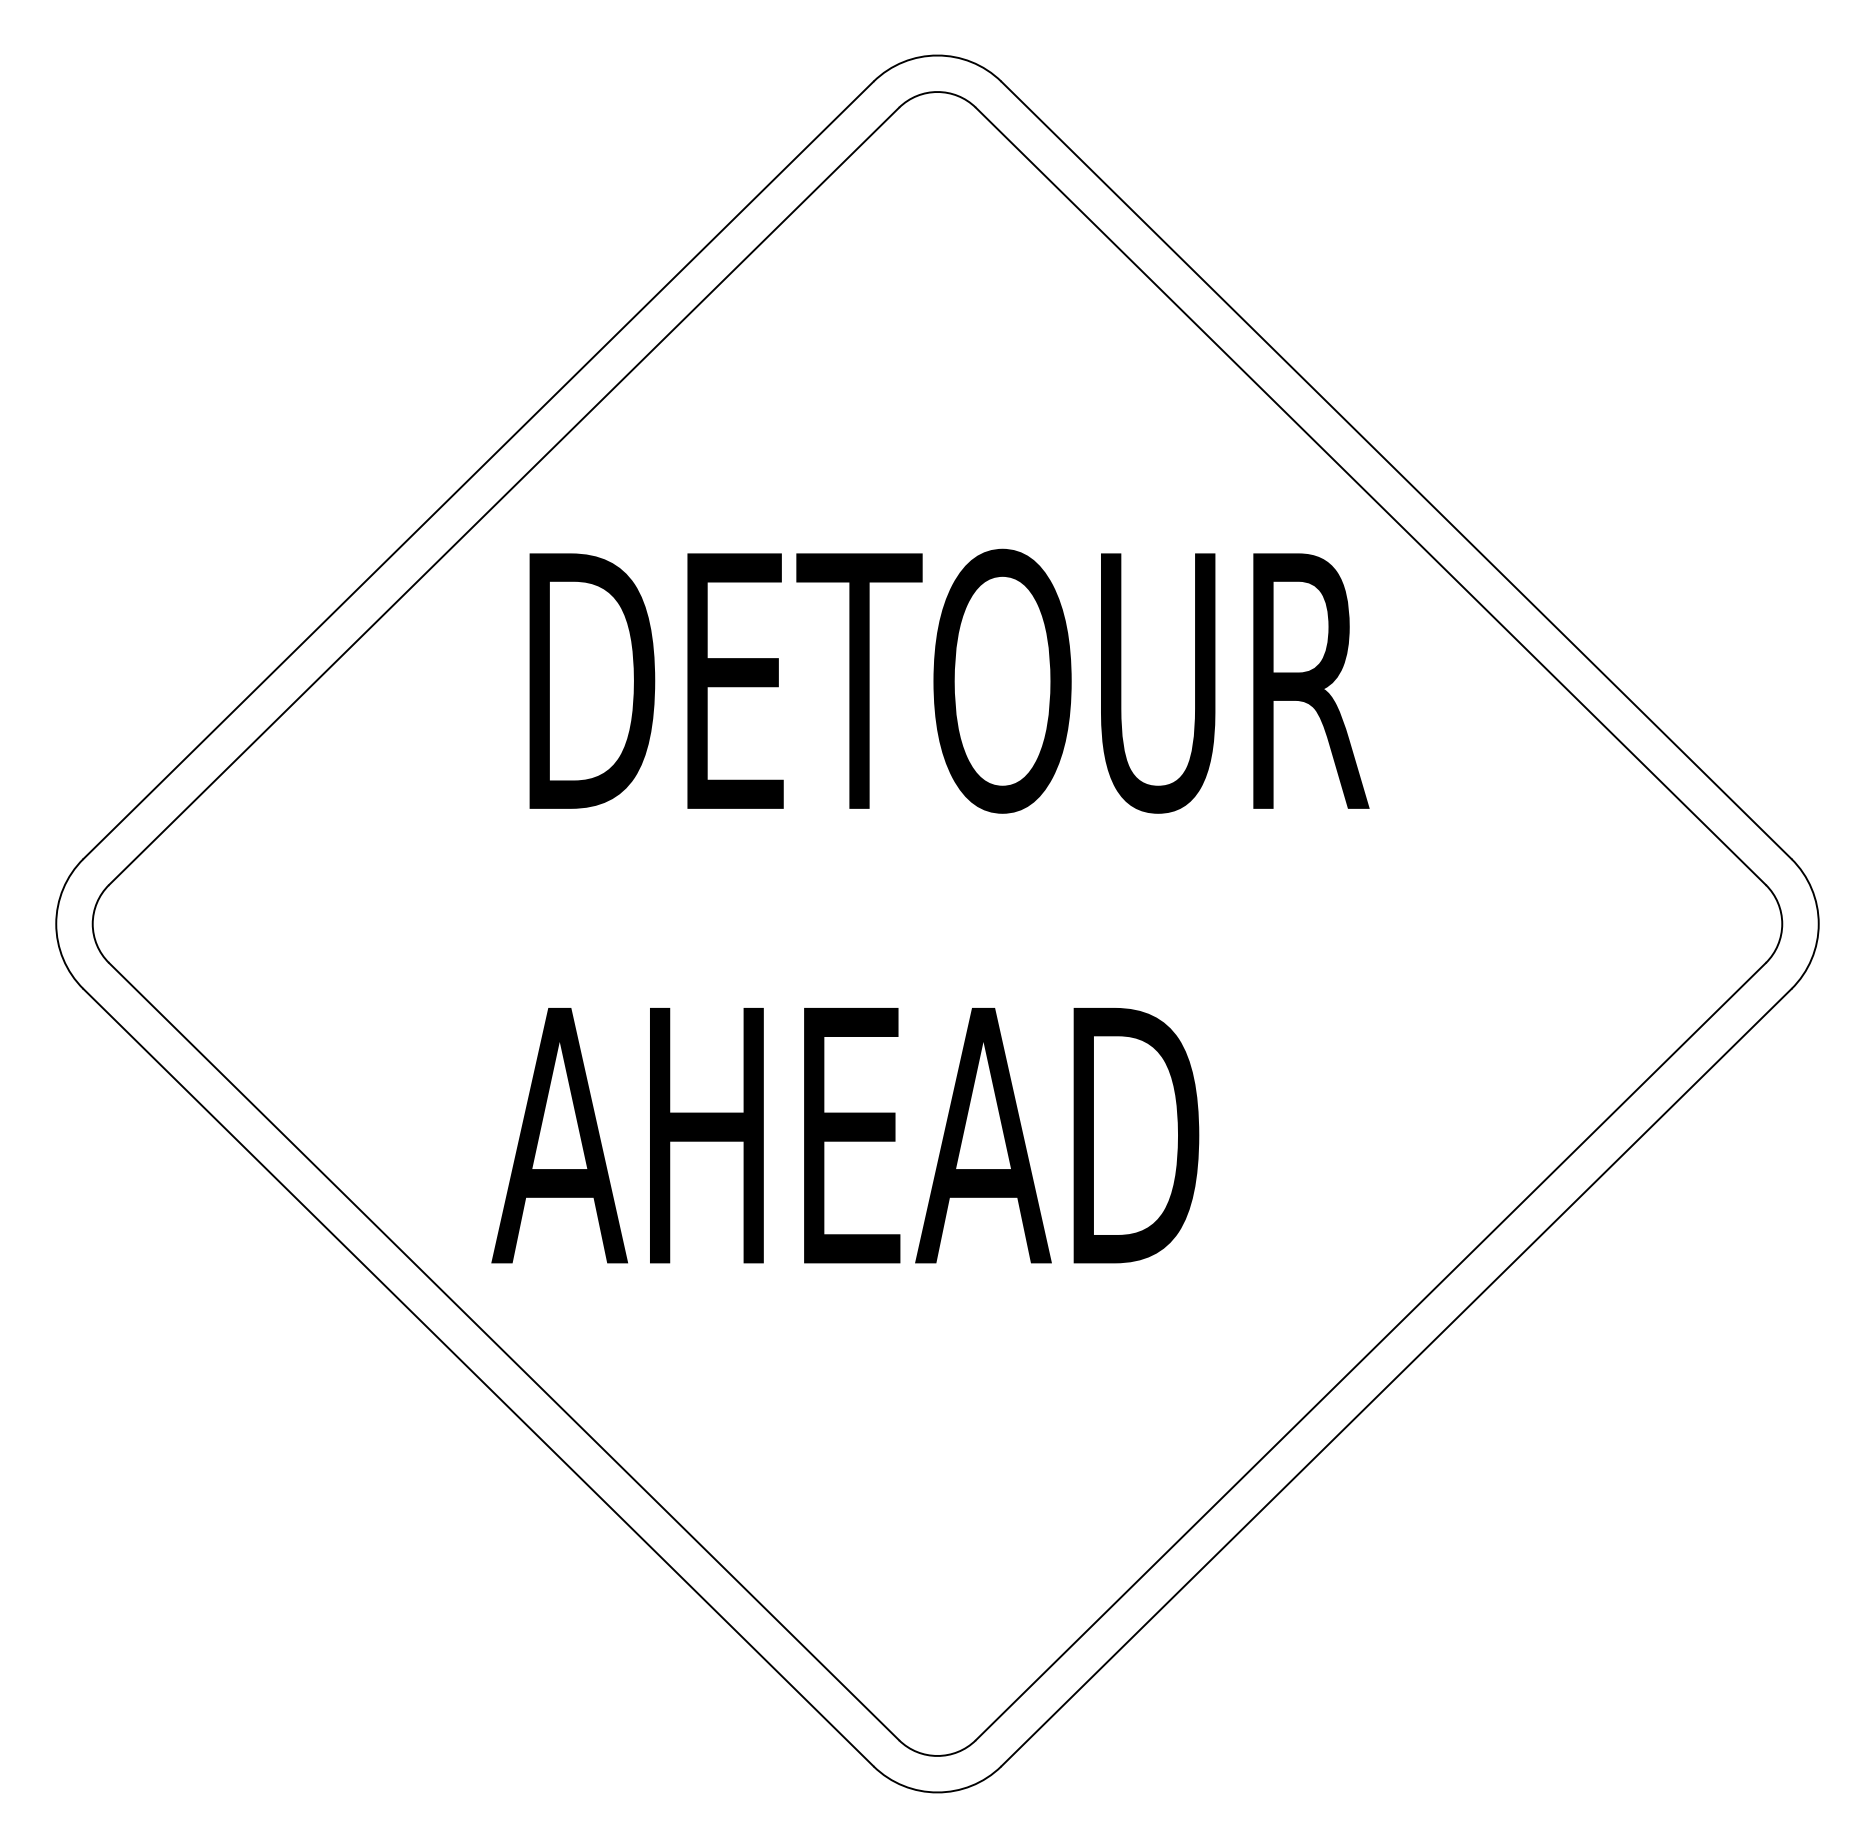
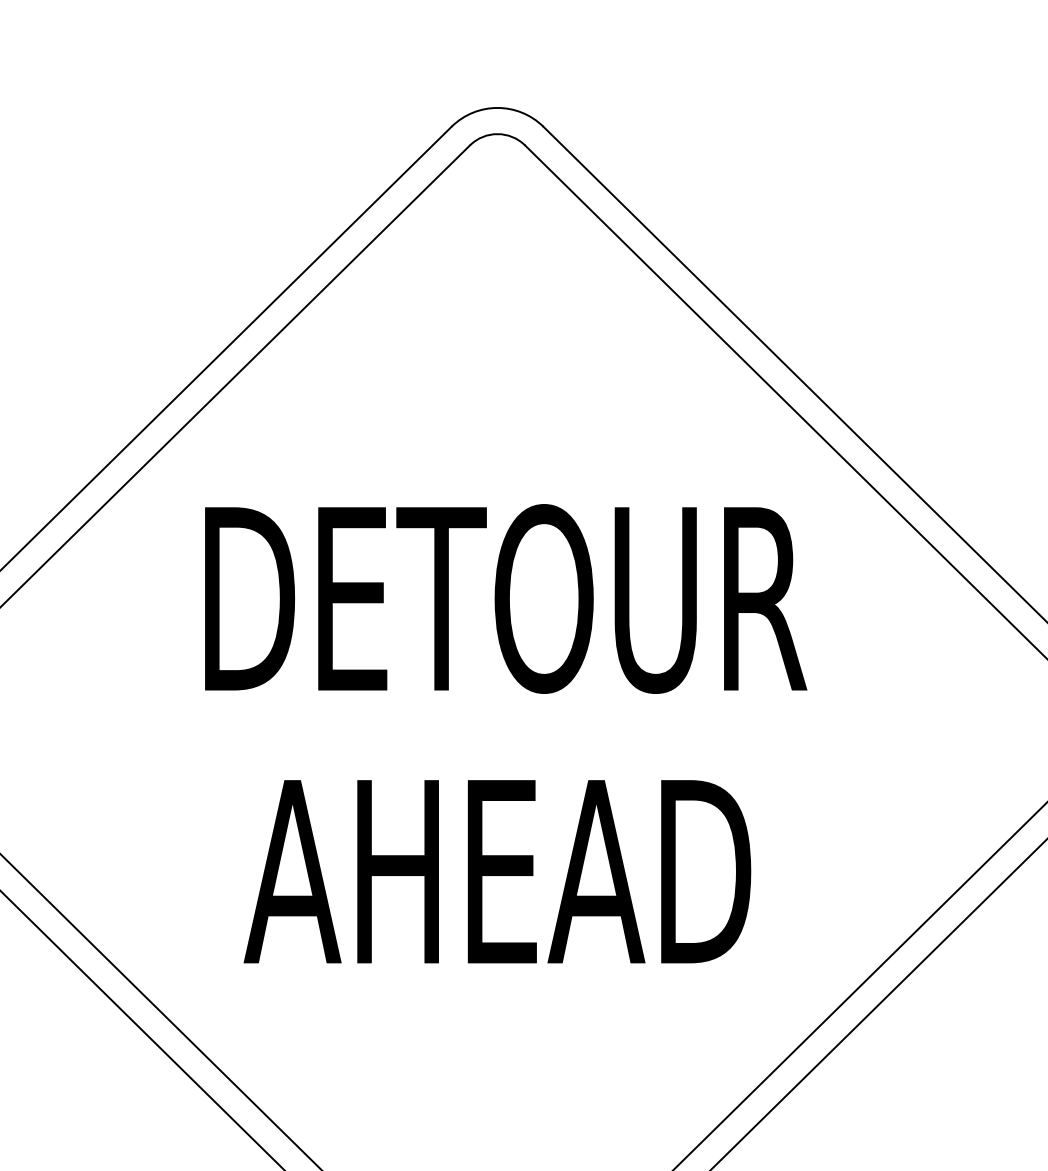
text: (949, 680) -> (506, 598), moved
text: (845, 1135) -> (497, 871), moved

